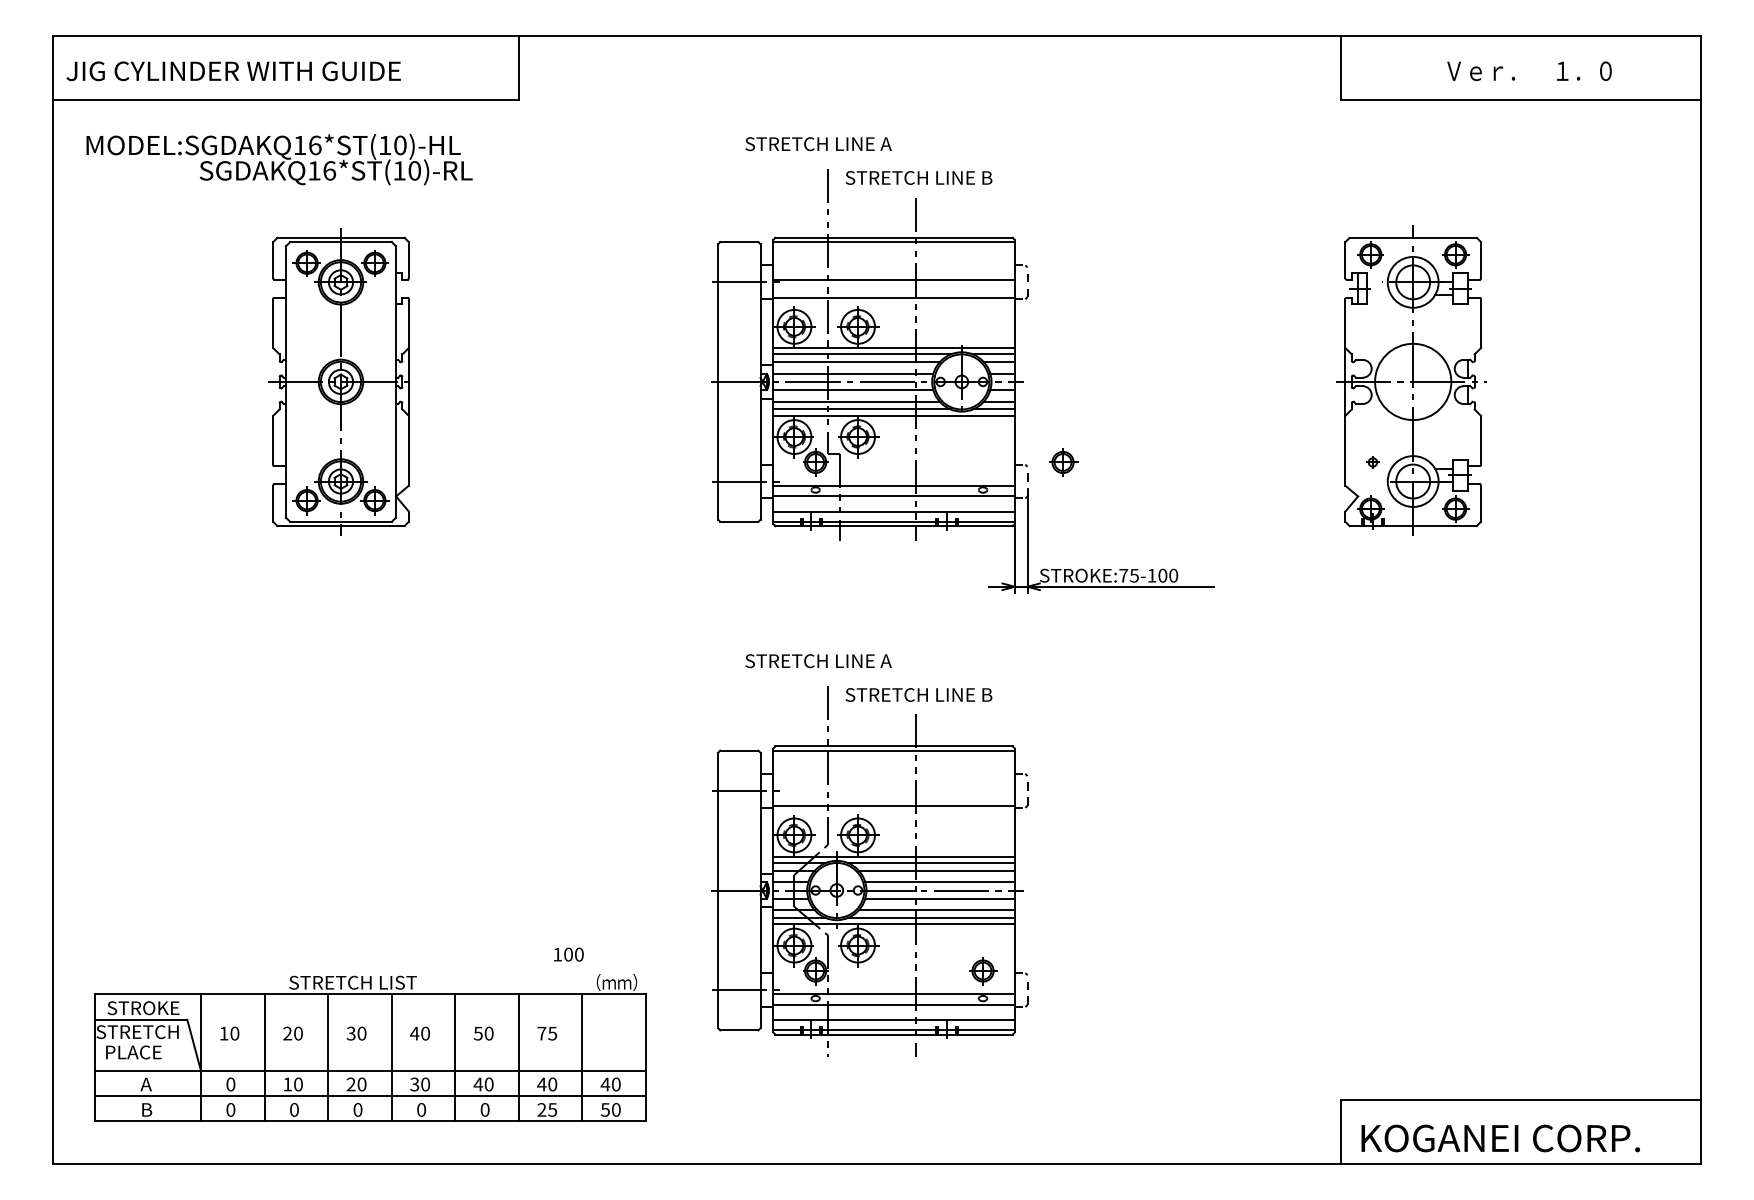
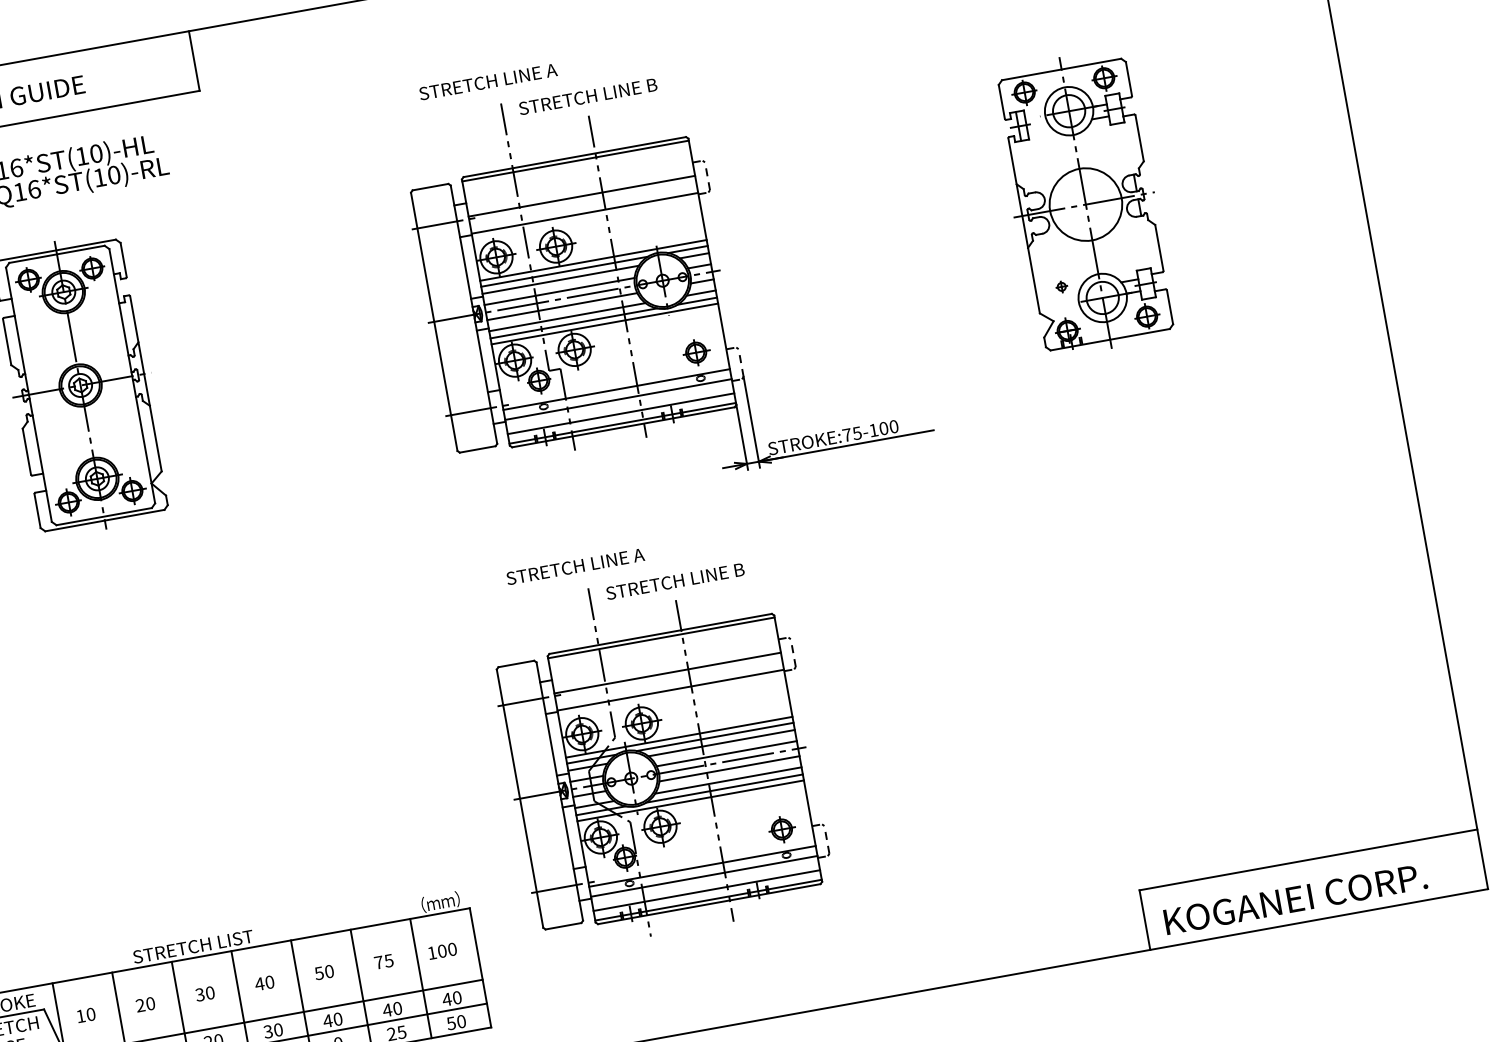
part: (1063, 462) -> (696, 352), moved
line: (893, 788) -> (667, 673), added
text: (568, 954) -> (442, 951), moved

